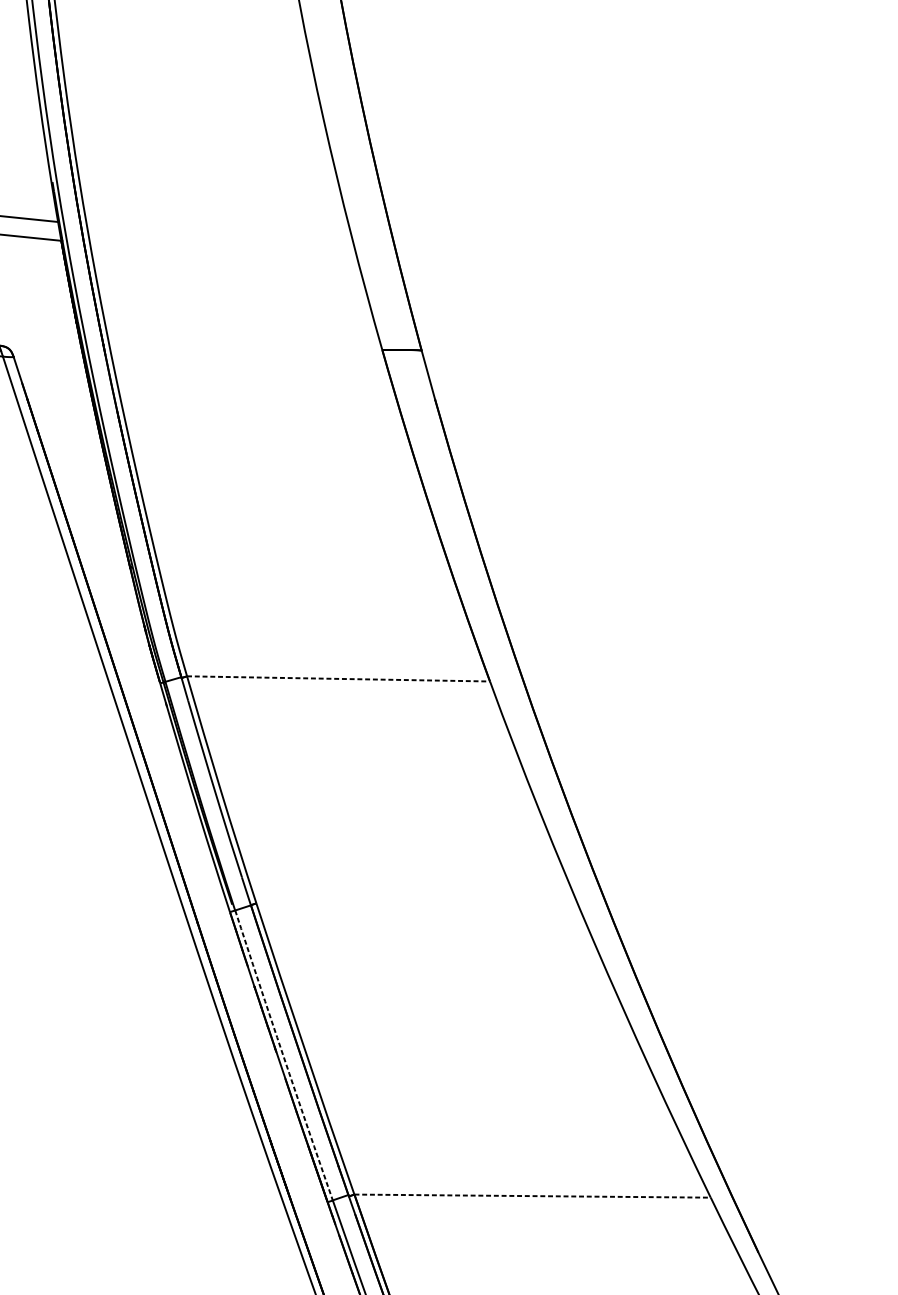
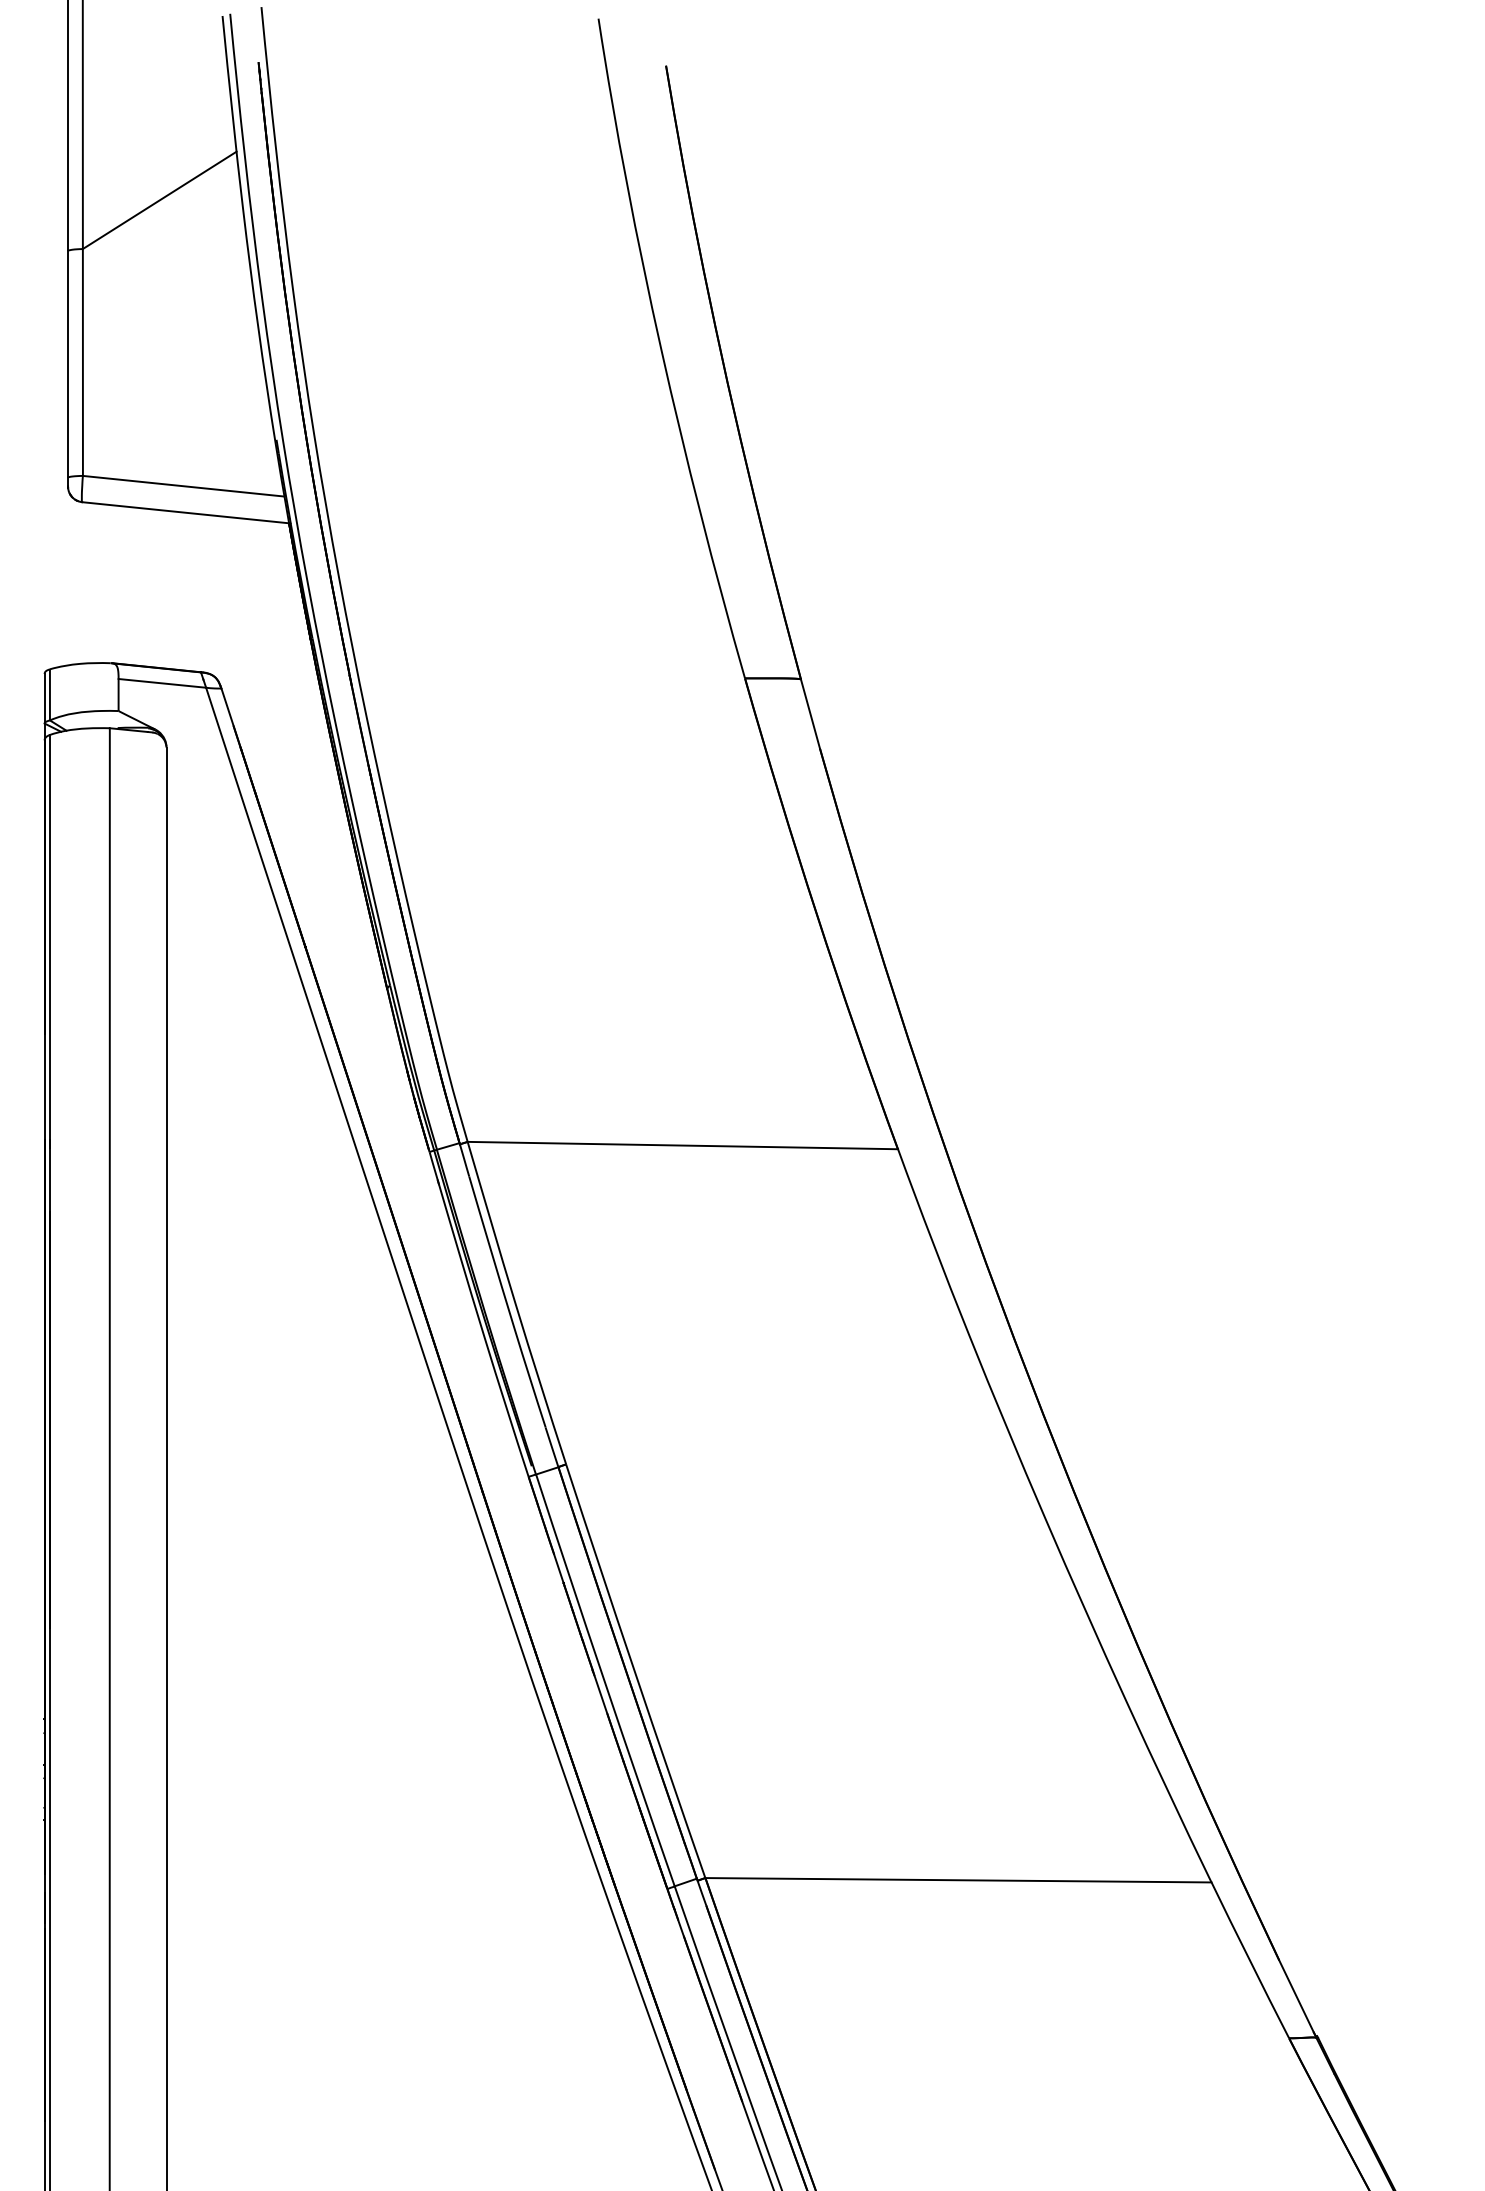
line: (339, 678) -> (683, 1145), dashed -> solid
arc: (283, 1055) -> (604, 1680), dashed -> solid
line: (532, 1196) -> (958, 1880), dashed -> solid

